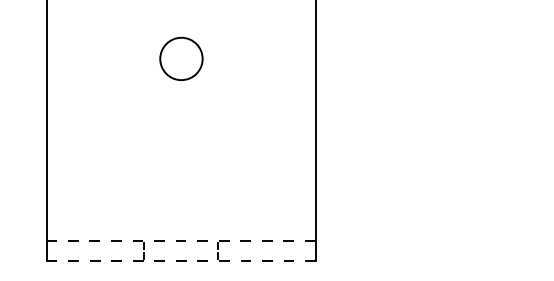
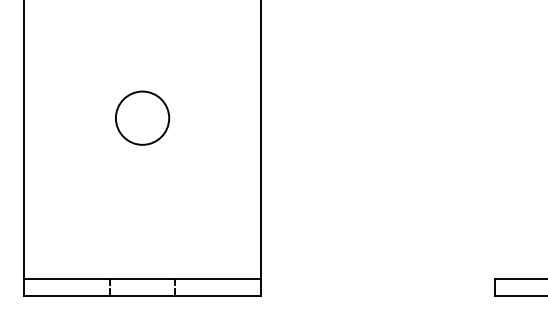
circle: (181, 58) -> (142, 117), size x1.43
line: (180, 241) -> (141, 278), dashed -> solid
line: (181, 261) -> (142, 296), dashed -> solid

